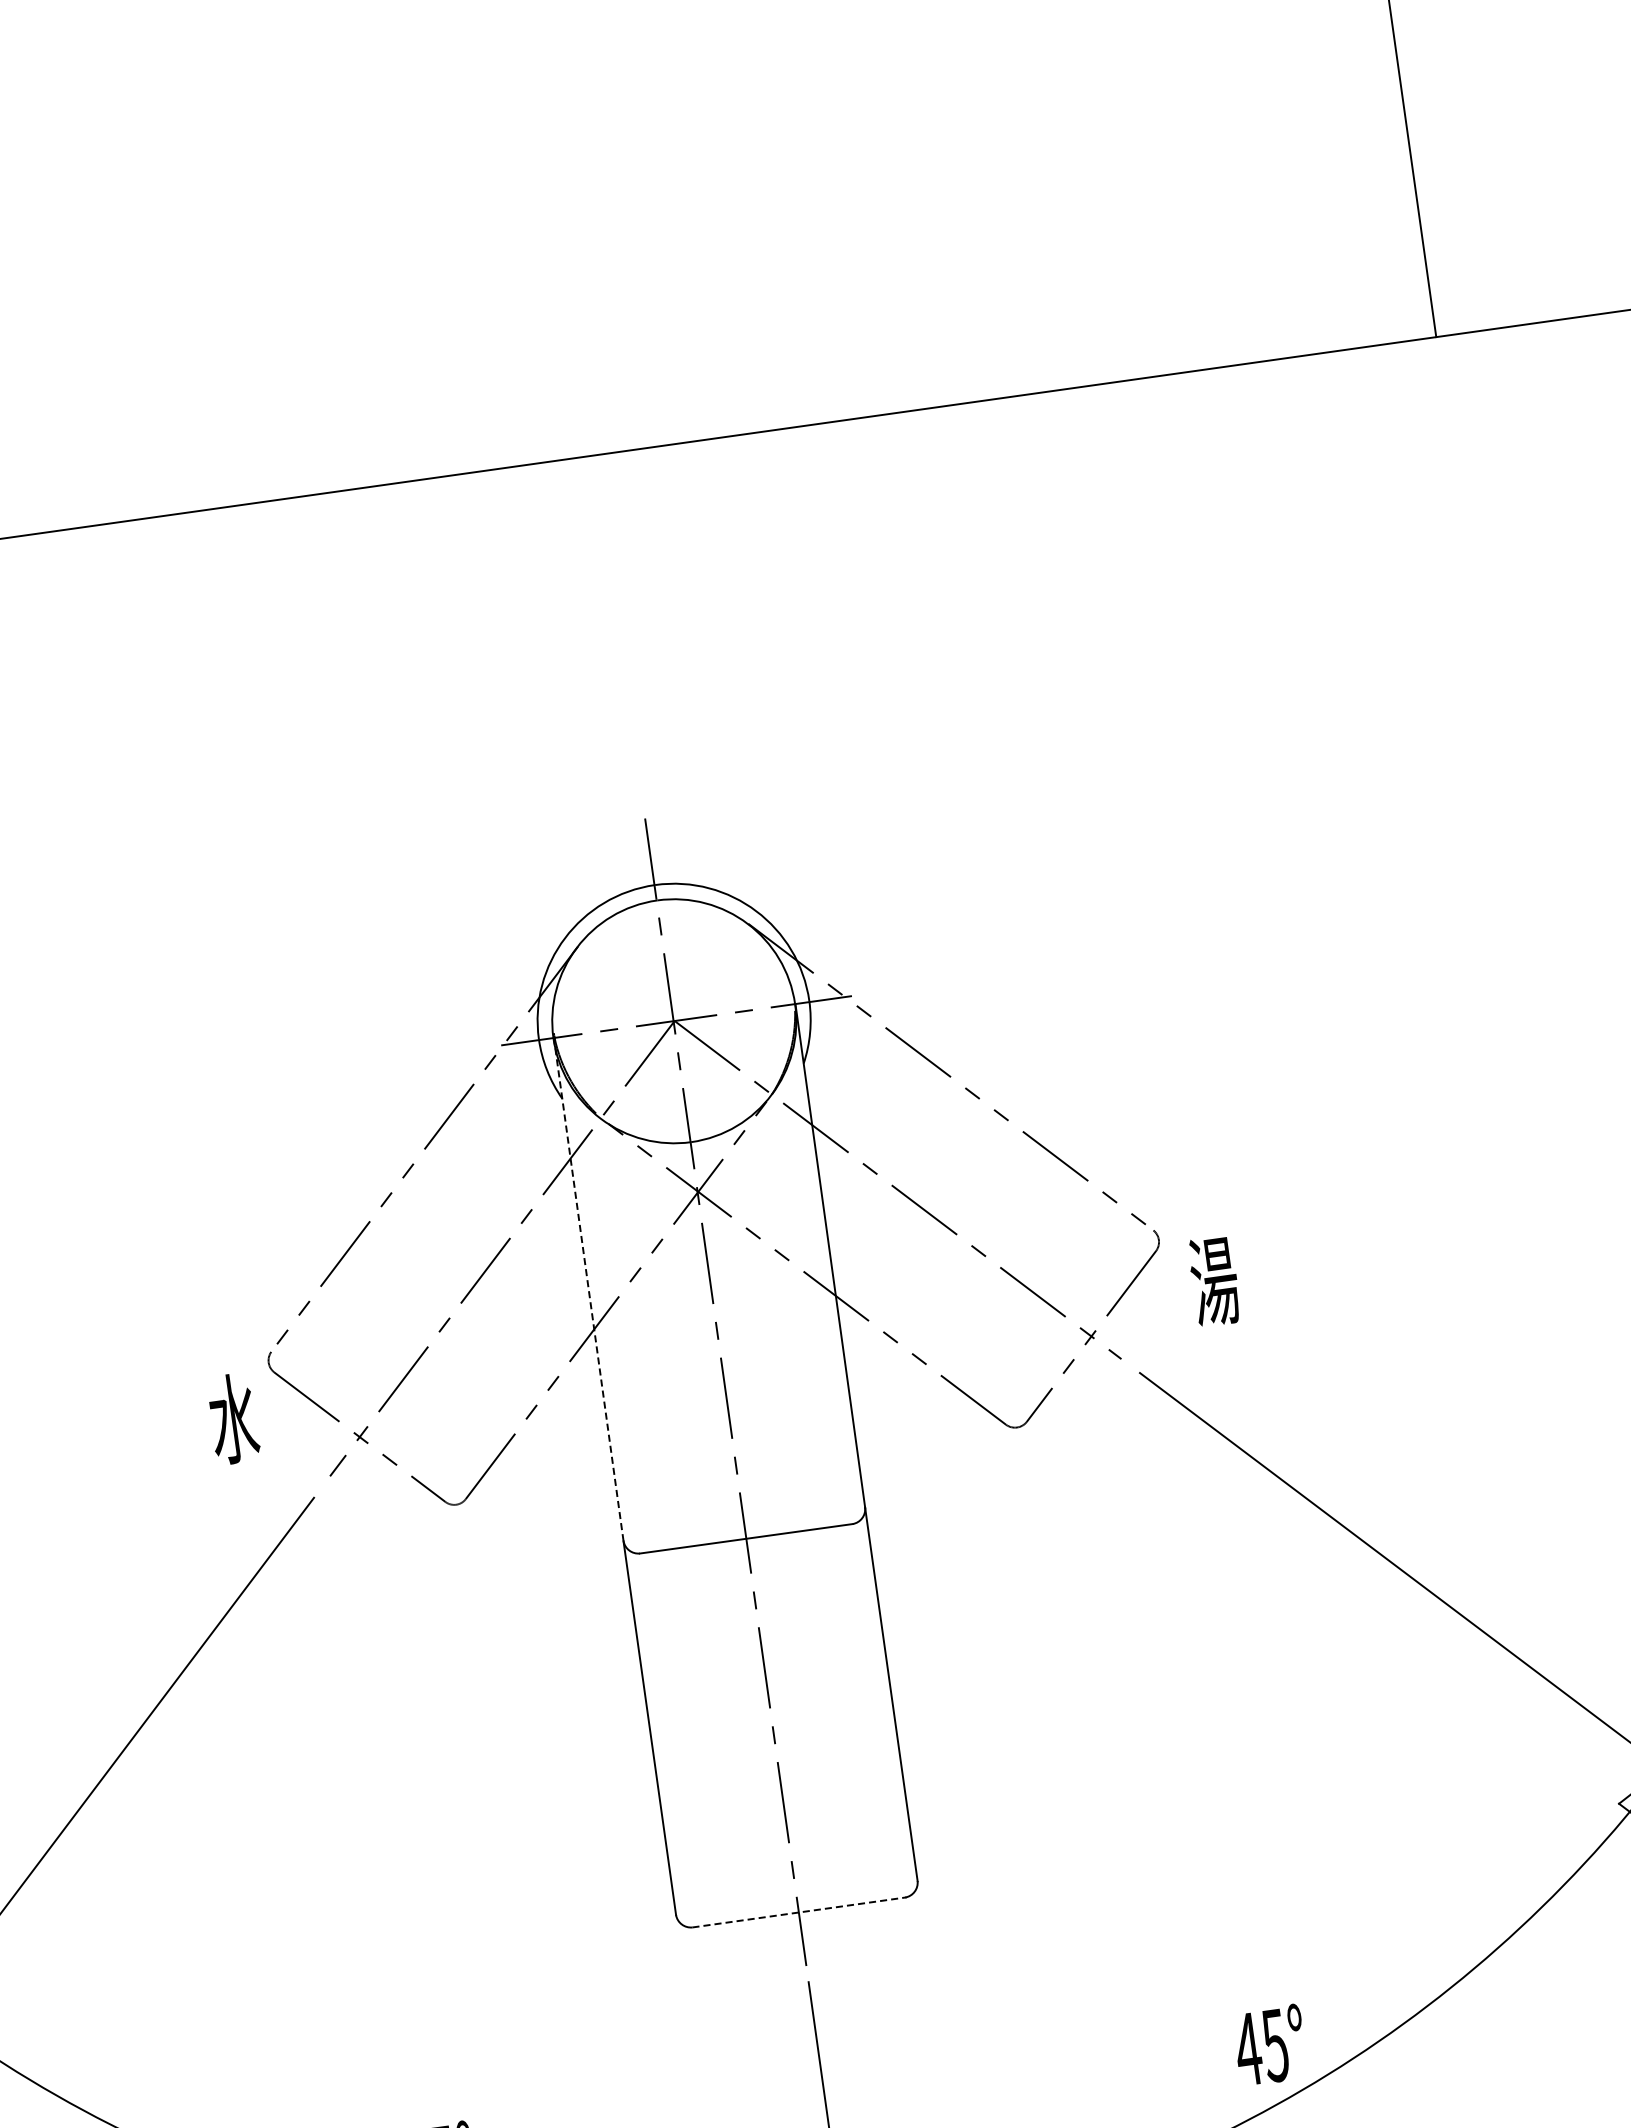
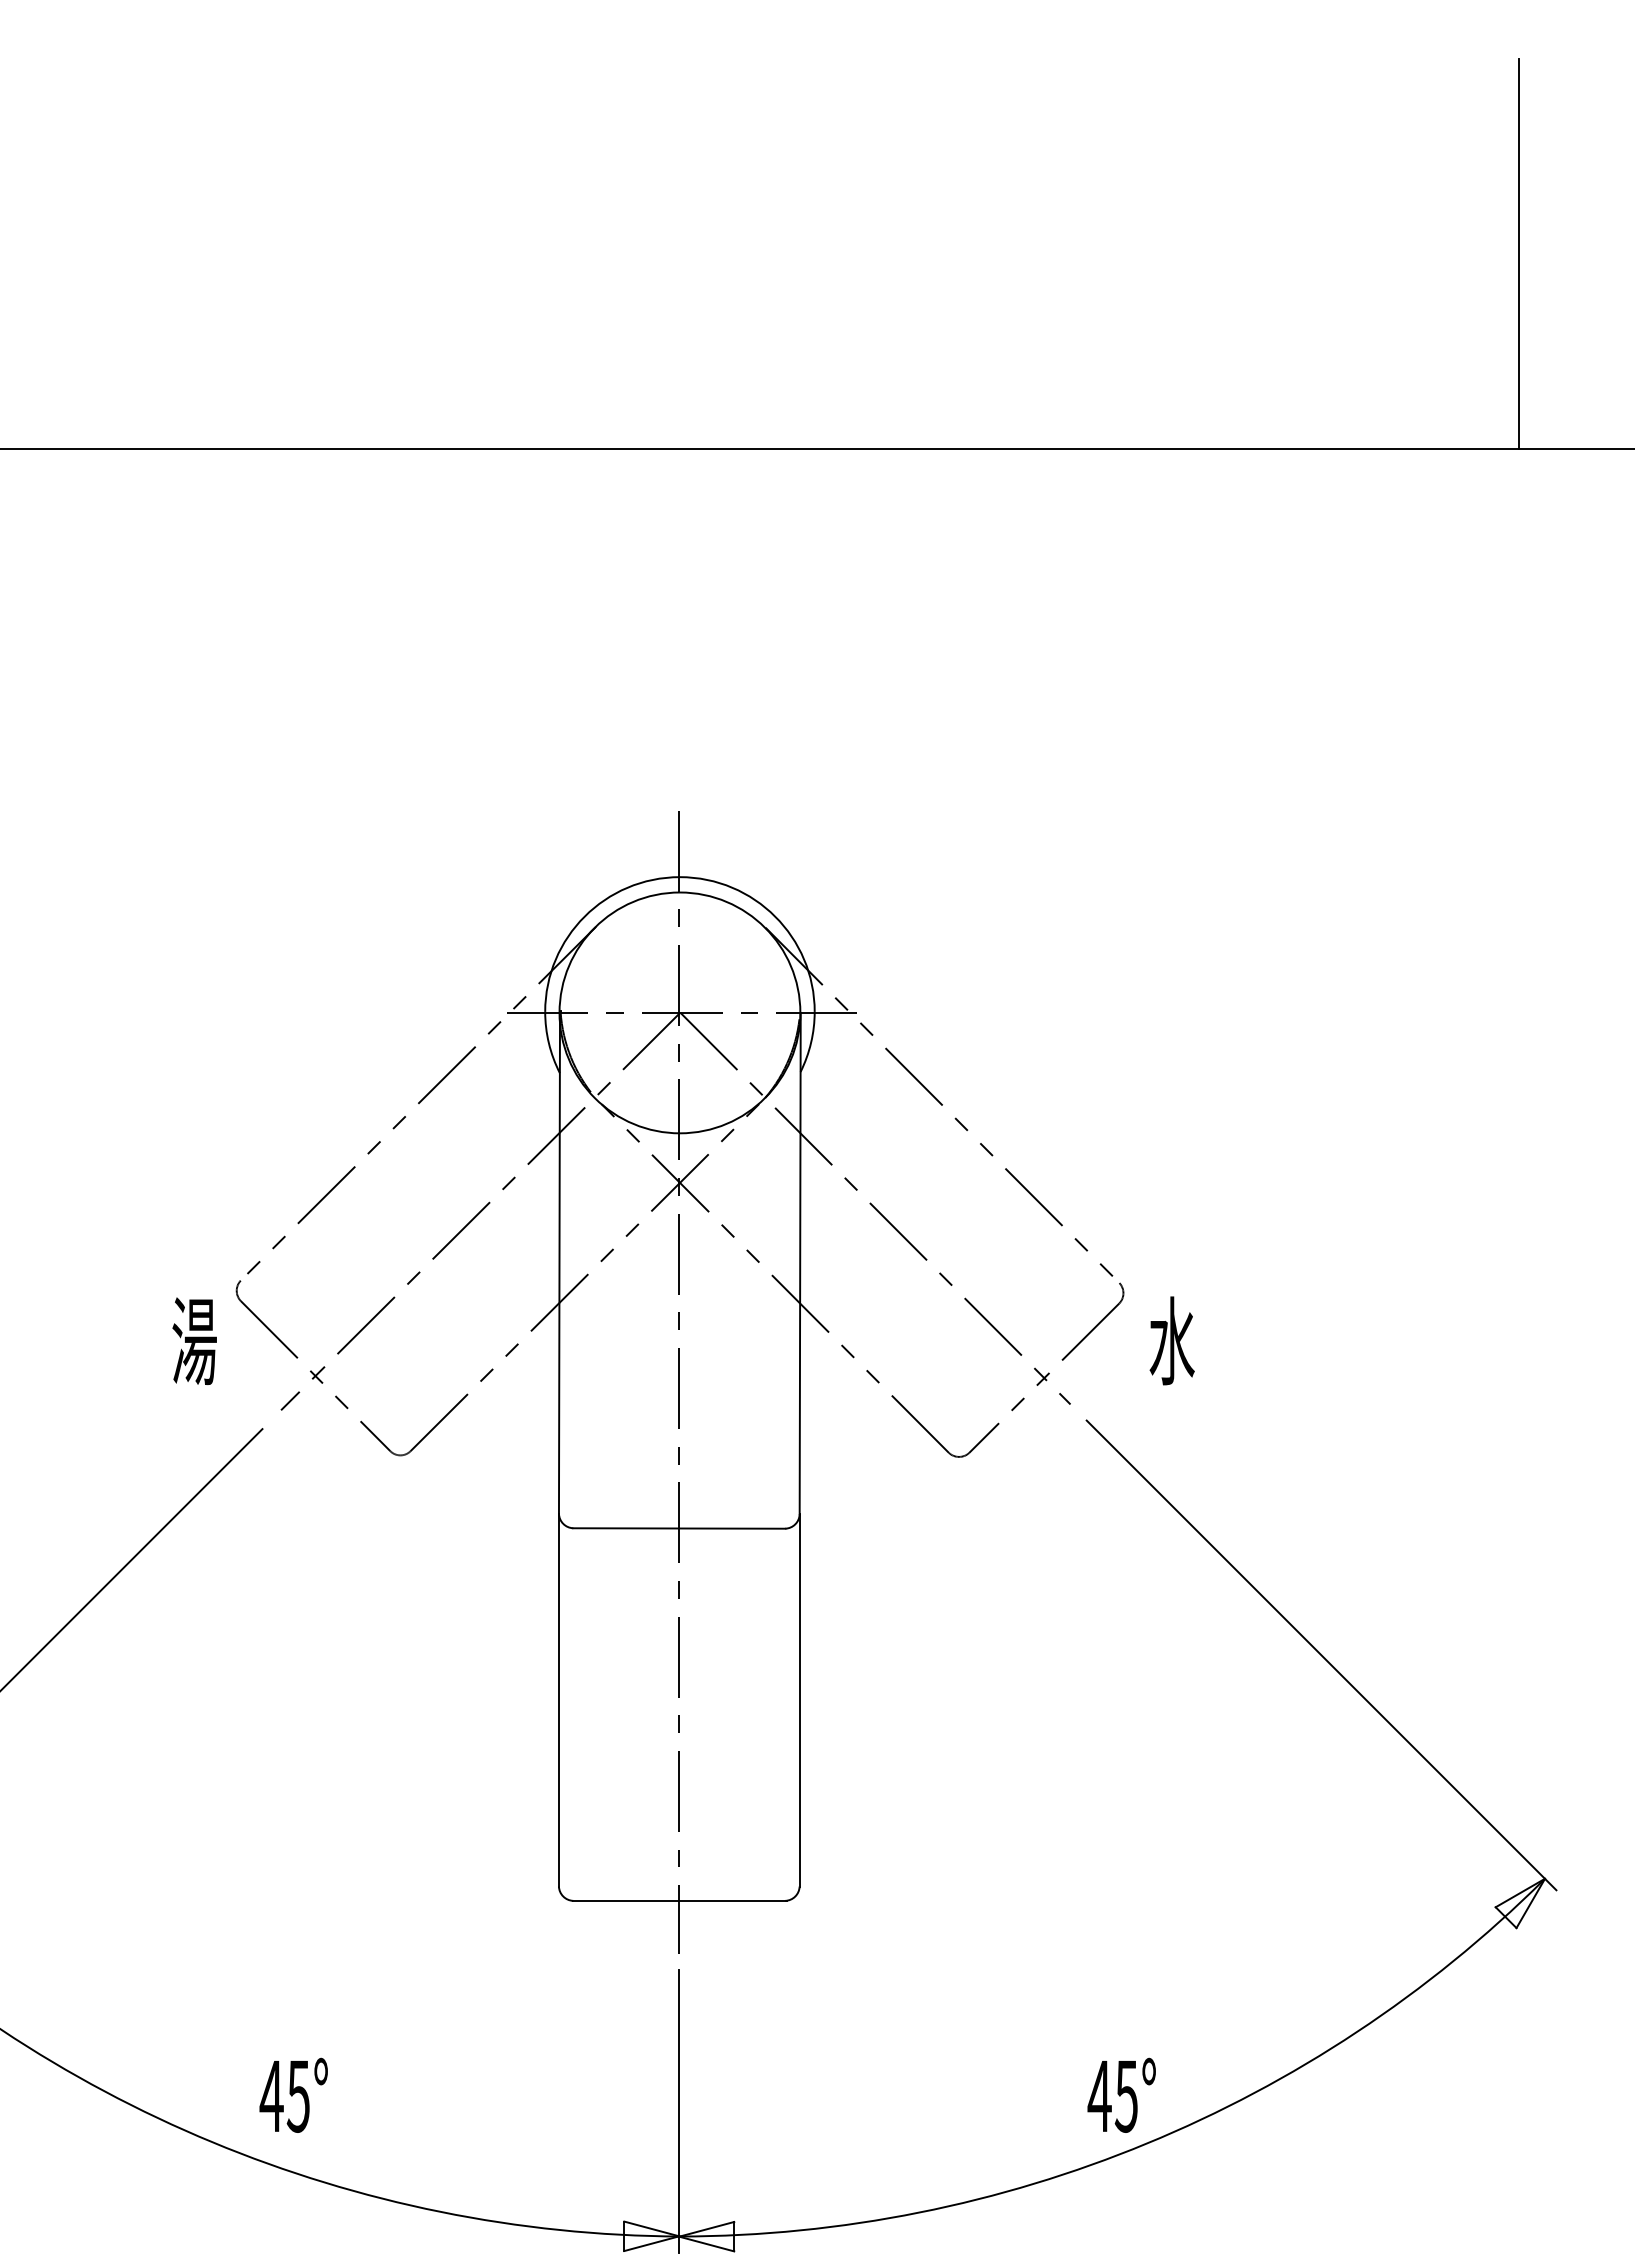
text: (1213, 1280) -> (1171, 1340), 湯 -> 水
line: (588, 1289) -> (559, 1263), dashed -> solid
text: (233, 1418) -> (194, 1340), 水 -> 湯
line: (799, 1912) -> (679, 1900), dashed -> solid

